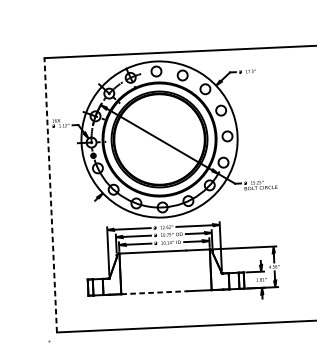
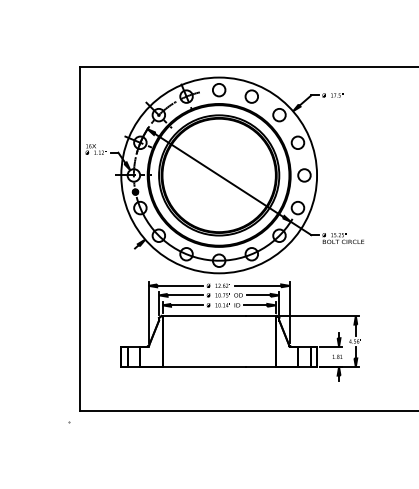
line: (50, 194) -> (79, 238), dashed -> solid
line: (154, 293) -> (204, 367), dashed -> solid

